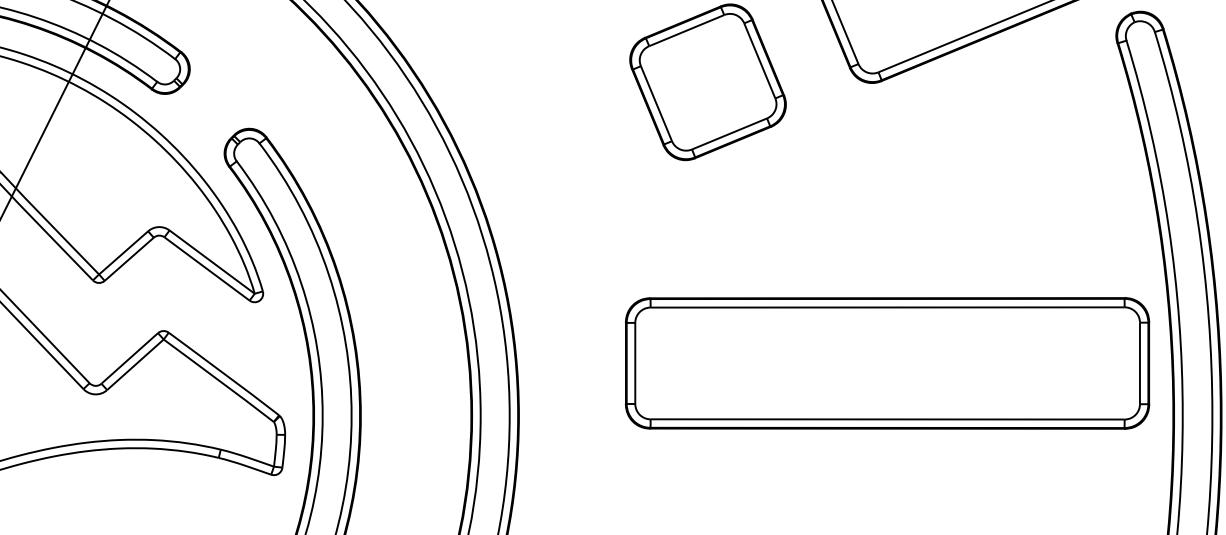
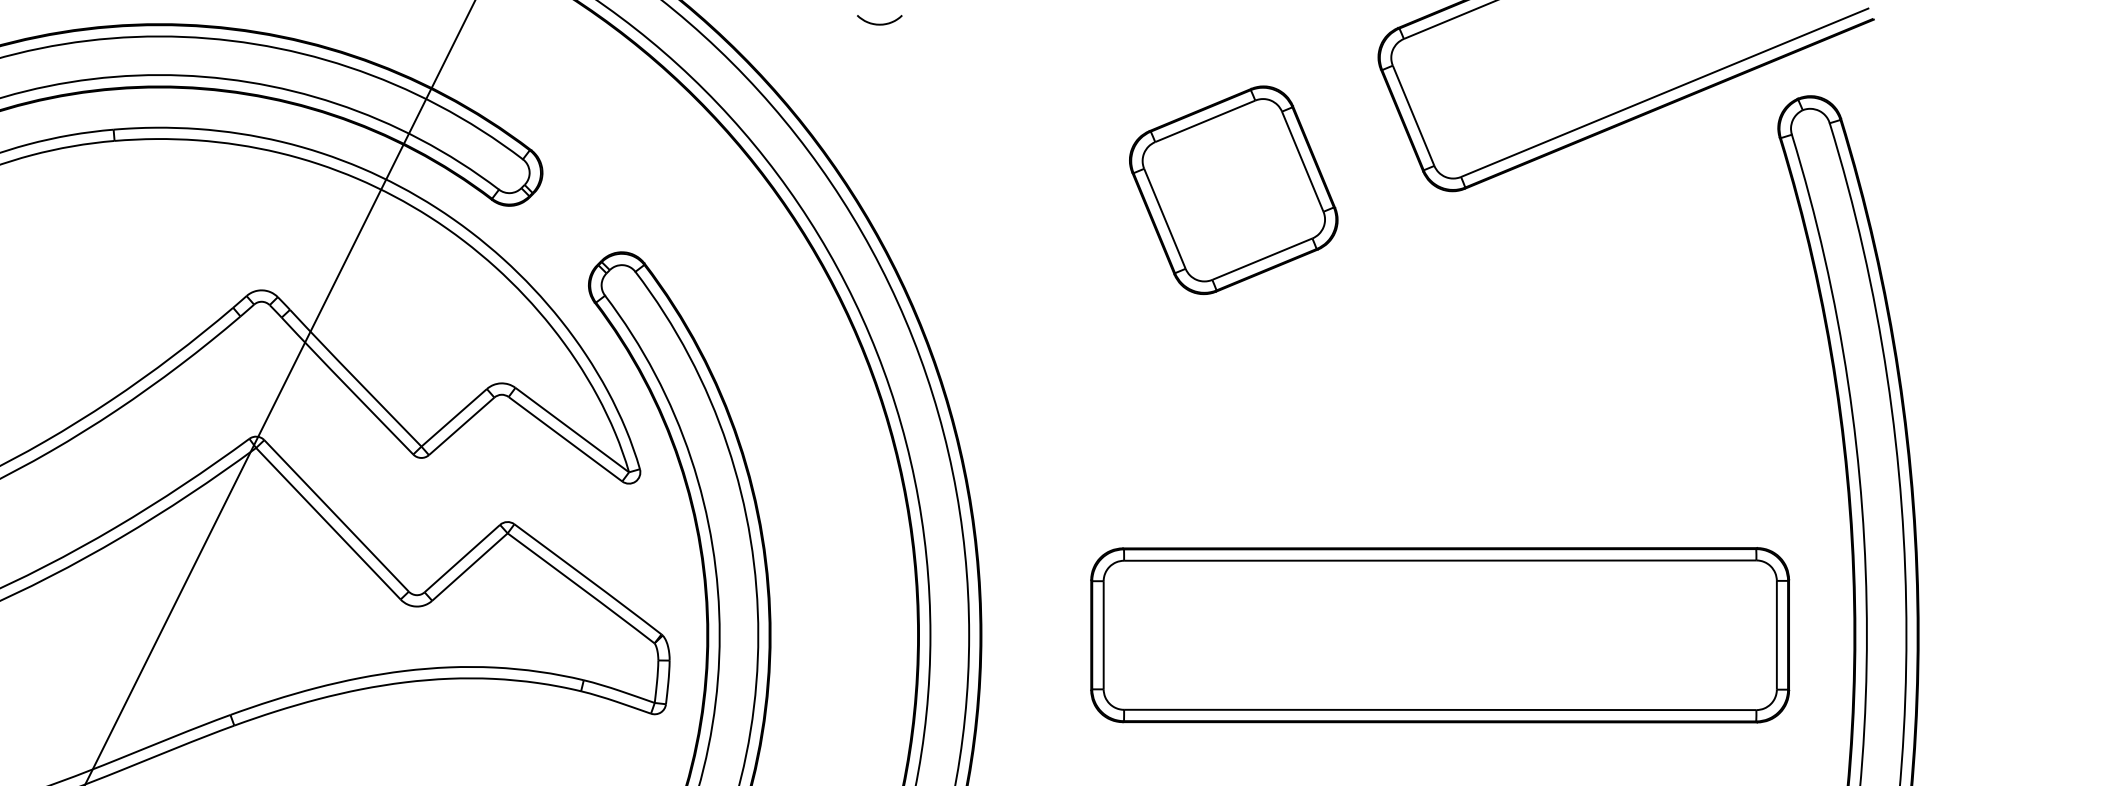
part: (887, 363) -> (1440, 635), moved

